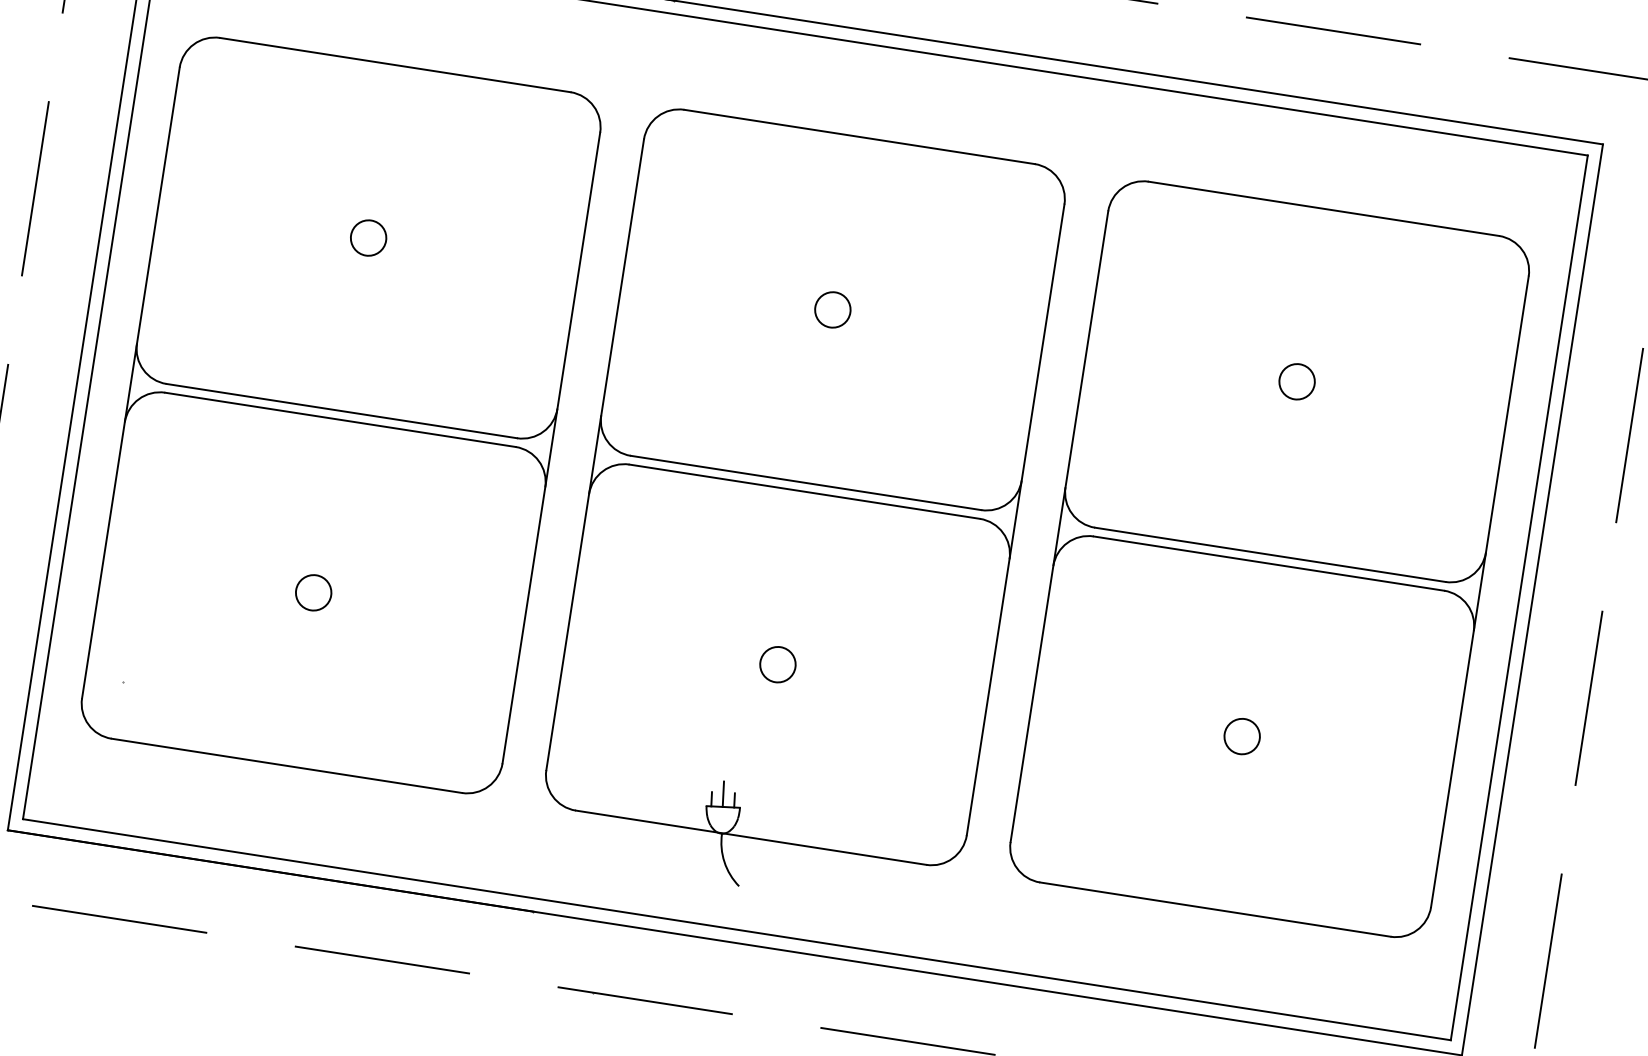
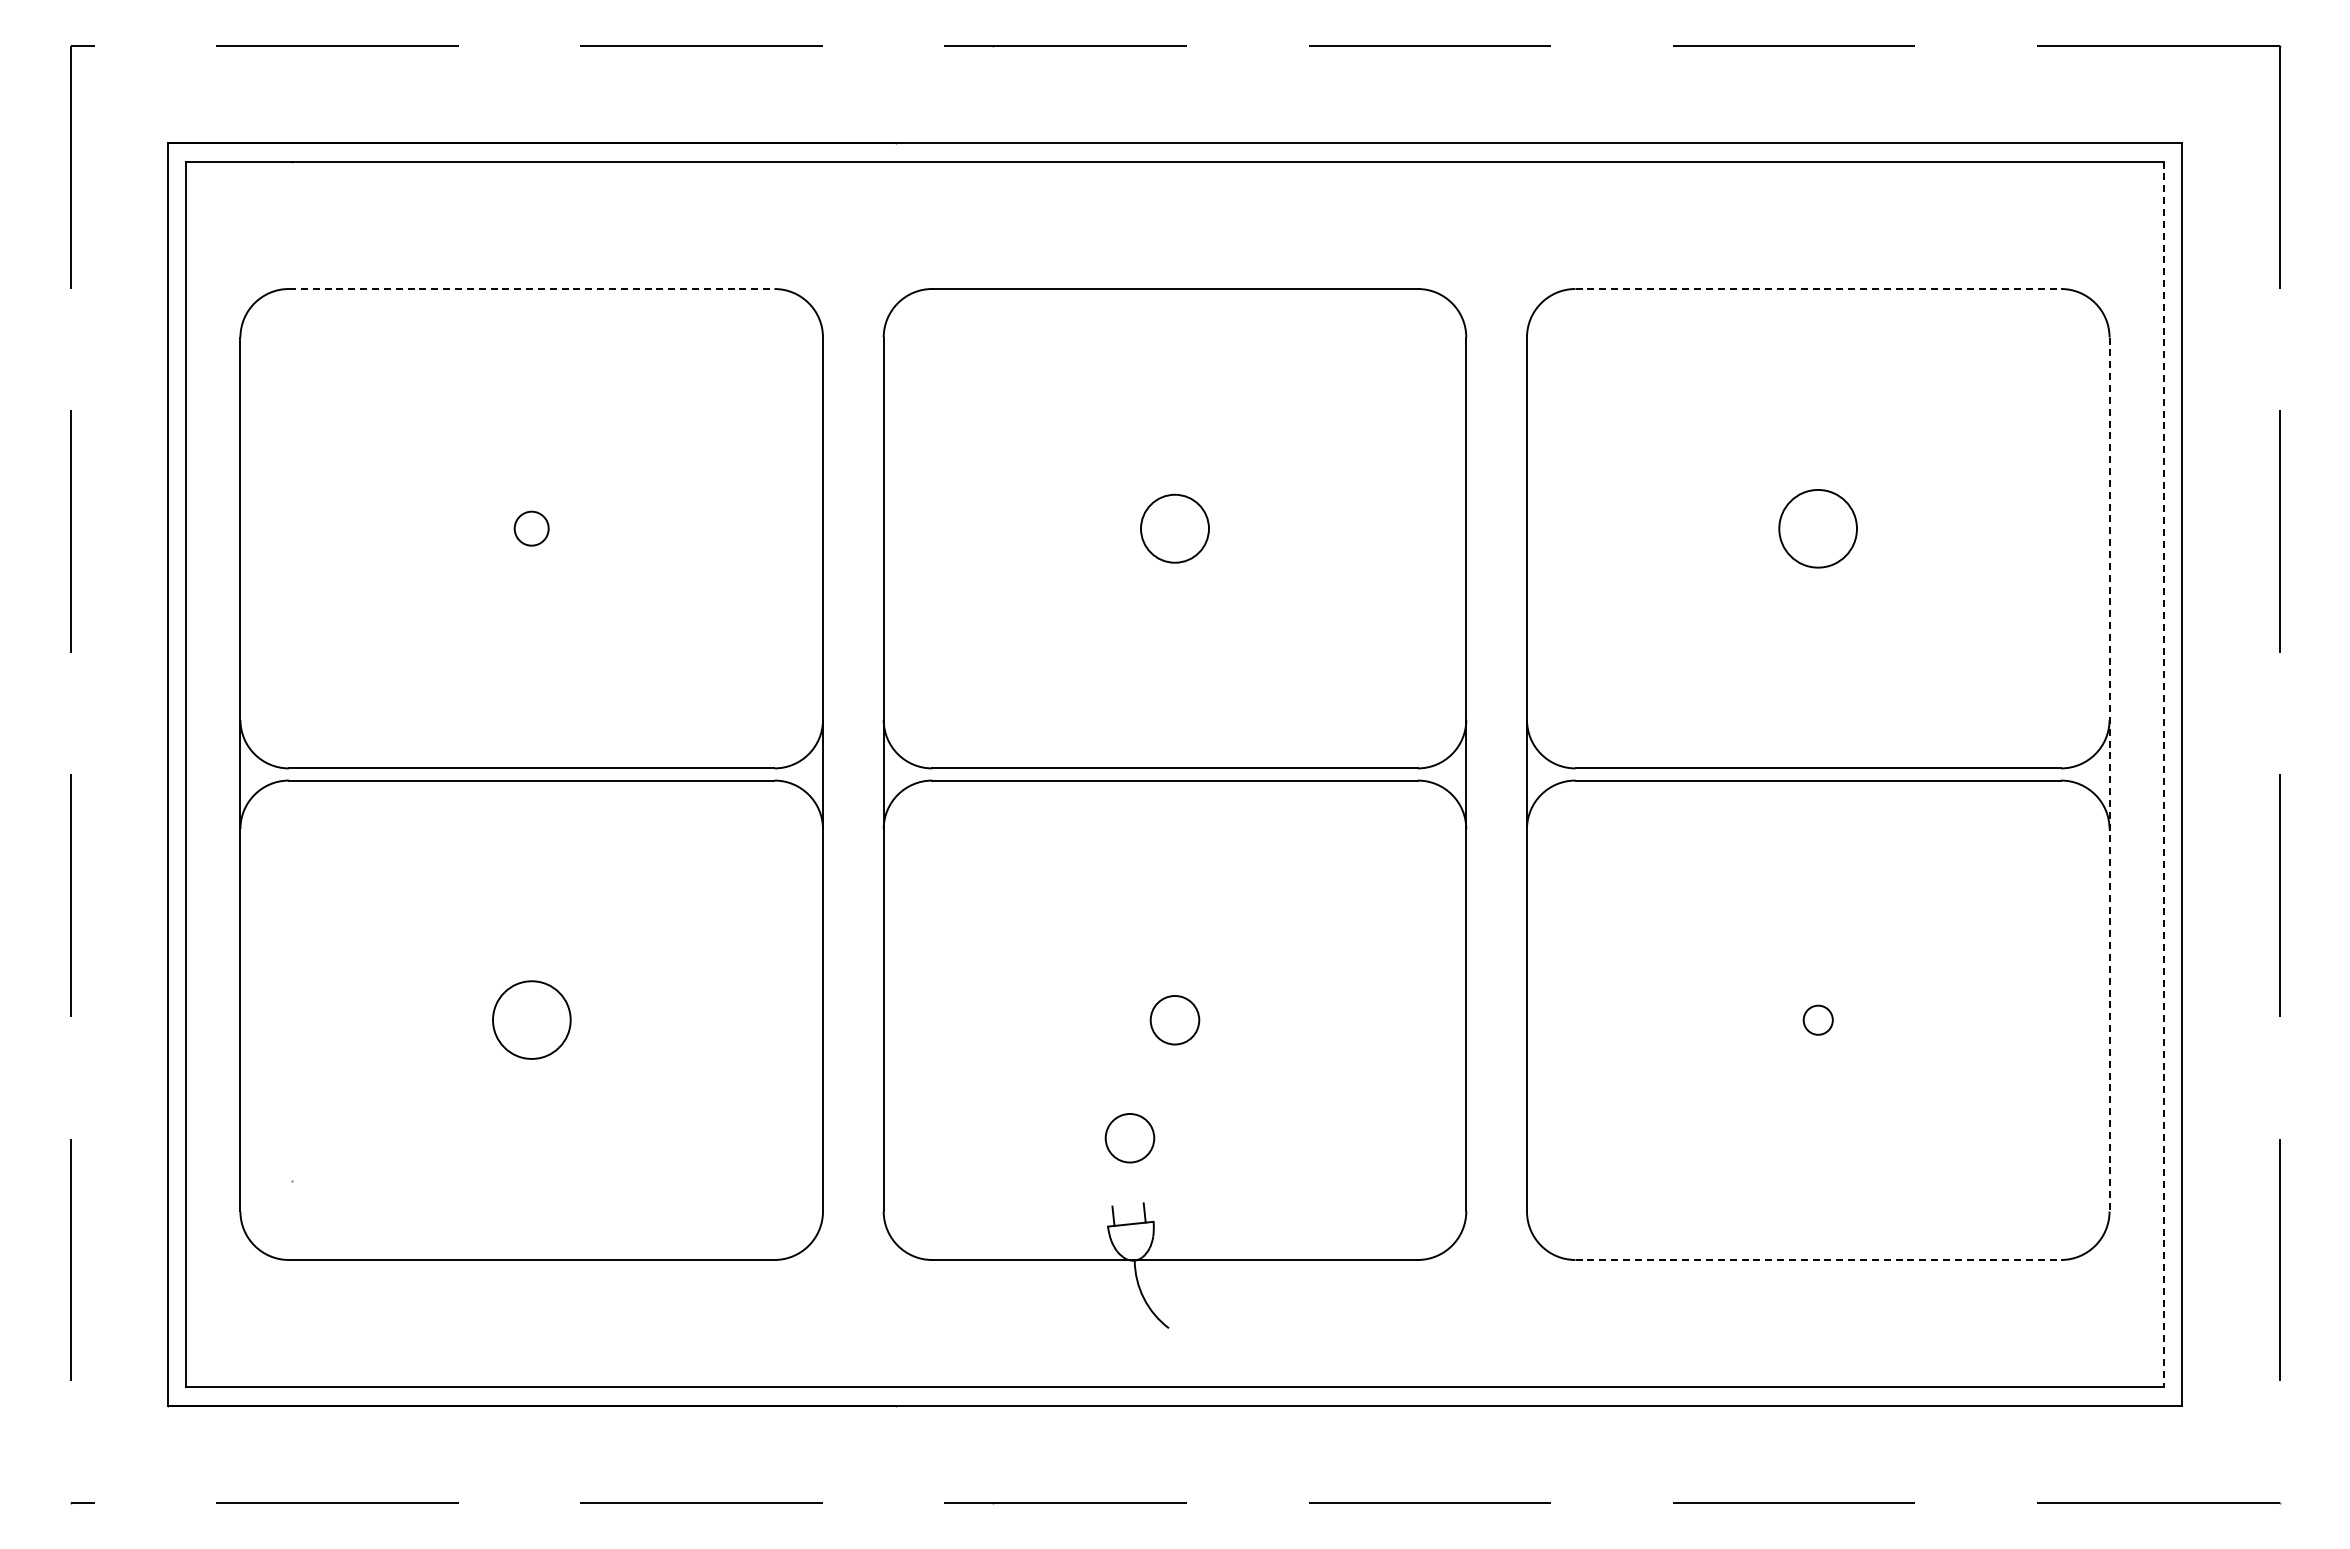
line: (395, 65) -> (531, 289), solid -> dashed
line: (1324, 209) -> (1818, 289), solid -> dashed
circle: (368, 237) -> (531, 528), size x0.7
circle: (832, 309) -> (1174, 528), size x1.4
circle: (1297, 381) -> (1818, 528), size x1.6
line: (1479, 591) -> (2109, 774), solid -> dashed
circle: (313, 592) -> (531, 1020), size x1.6
line: (1519, 597) -> (2164, 774), solid -> dashed
circle: (1242, 736) -> (1818, 1019), size x0.6
circle: (731, 744) -> (1129, 1138), added
line: (723, 793) -> (1128, 1206), removed
line: (1215, 909) -> (1818, 1259), solid -> dashed

